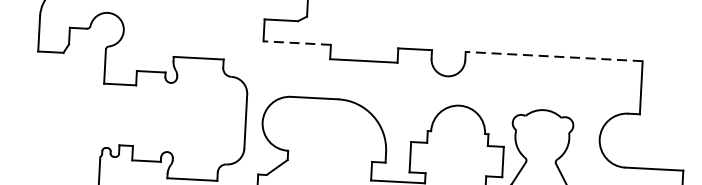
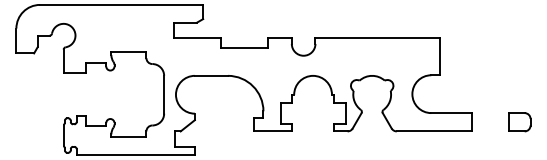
line: (297, 43) -> (197, 38), dashed -> solid
line: (554, 57) -> (377, 38), dashed -> solid

